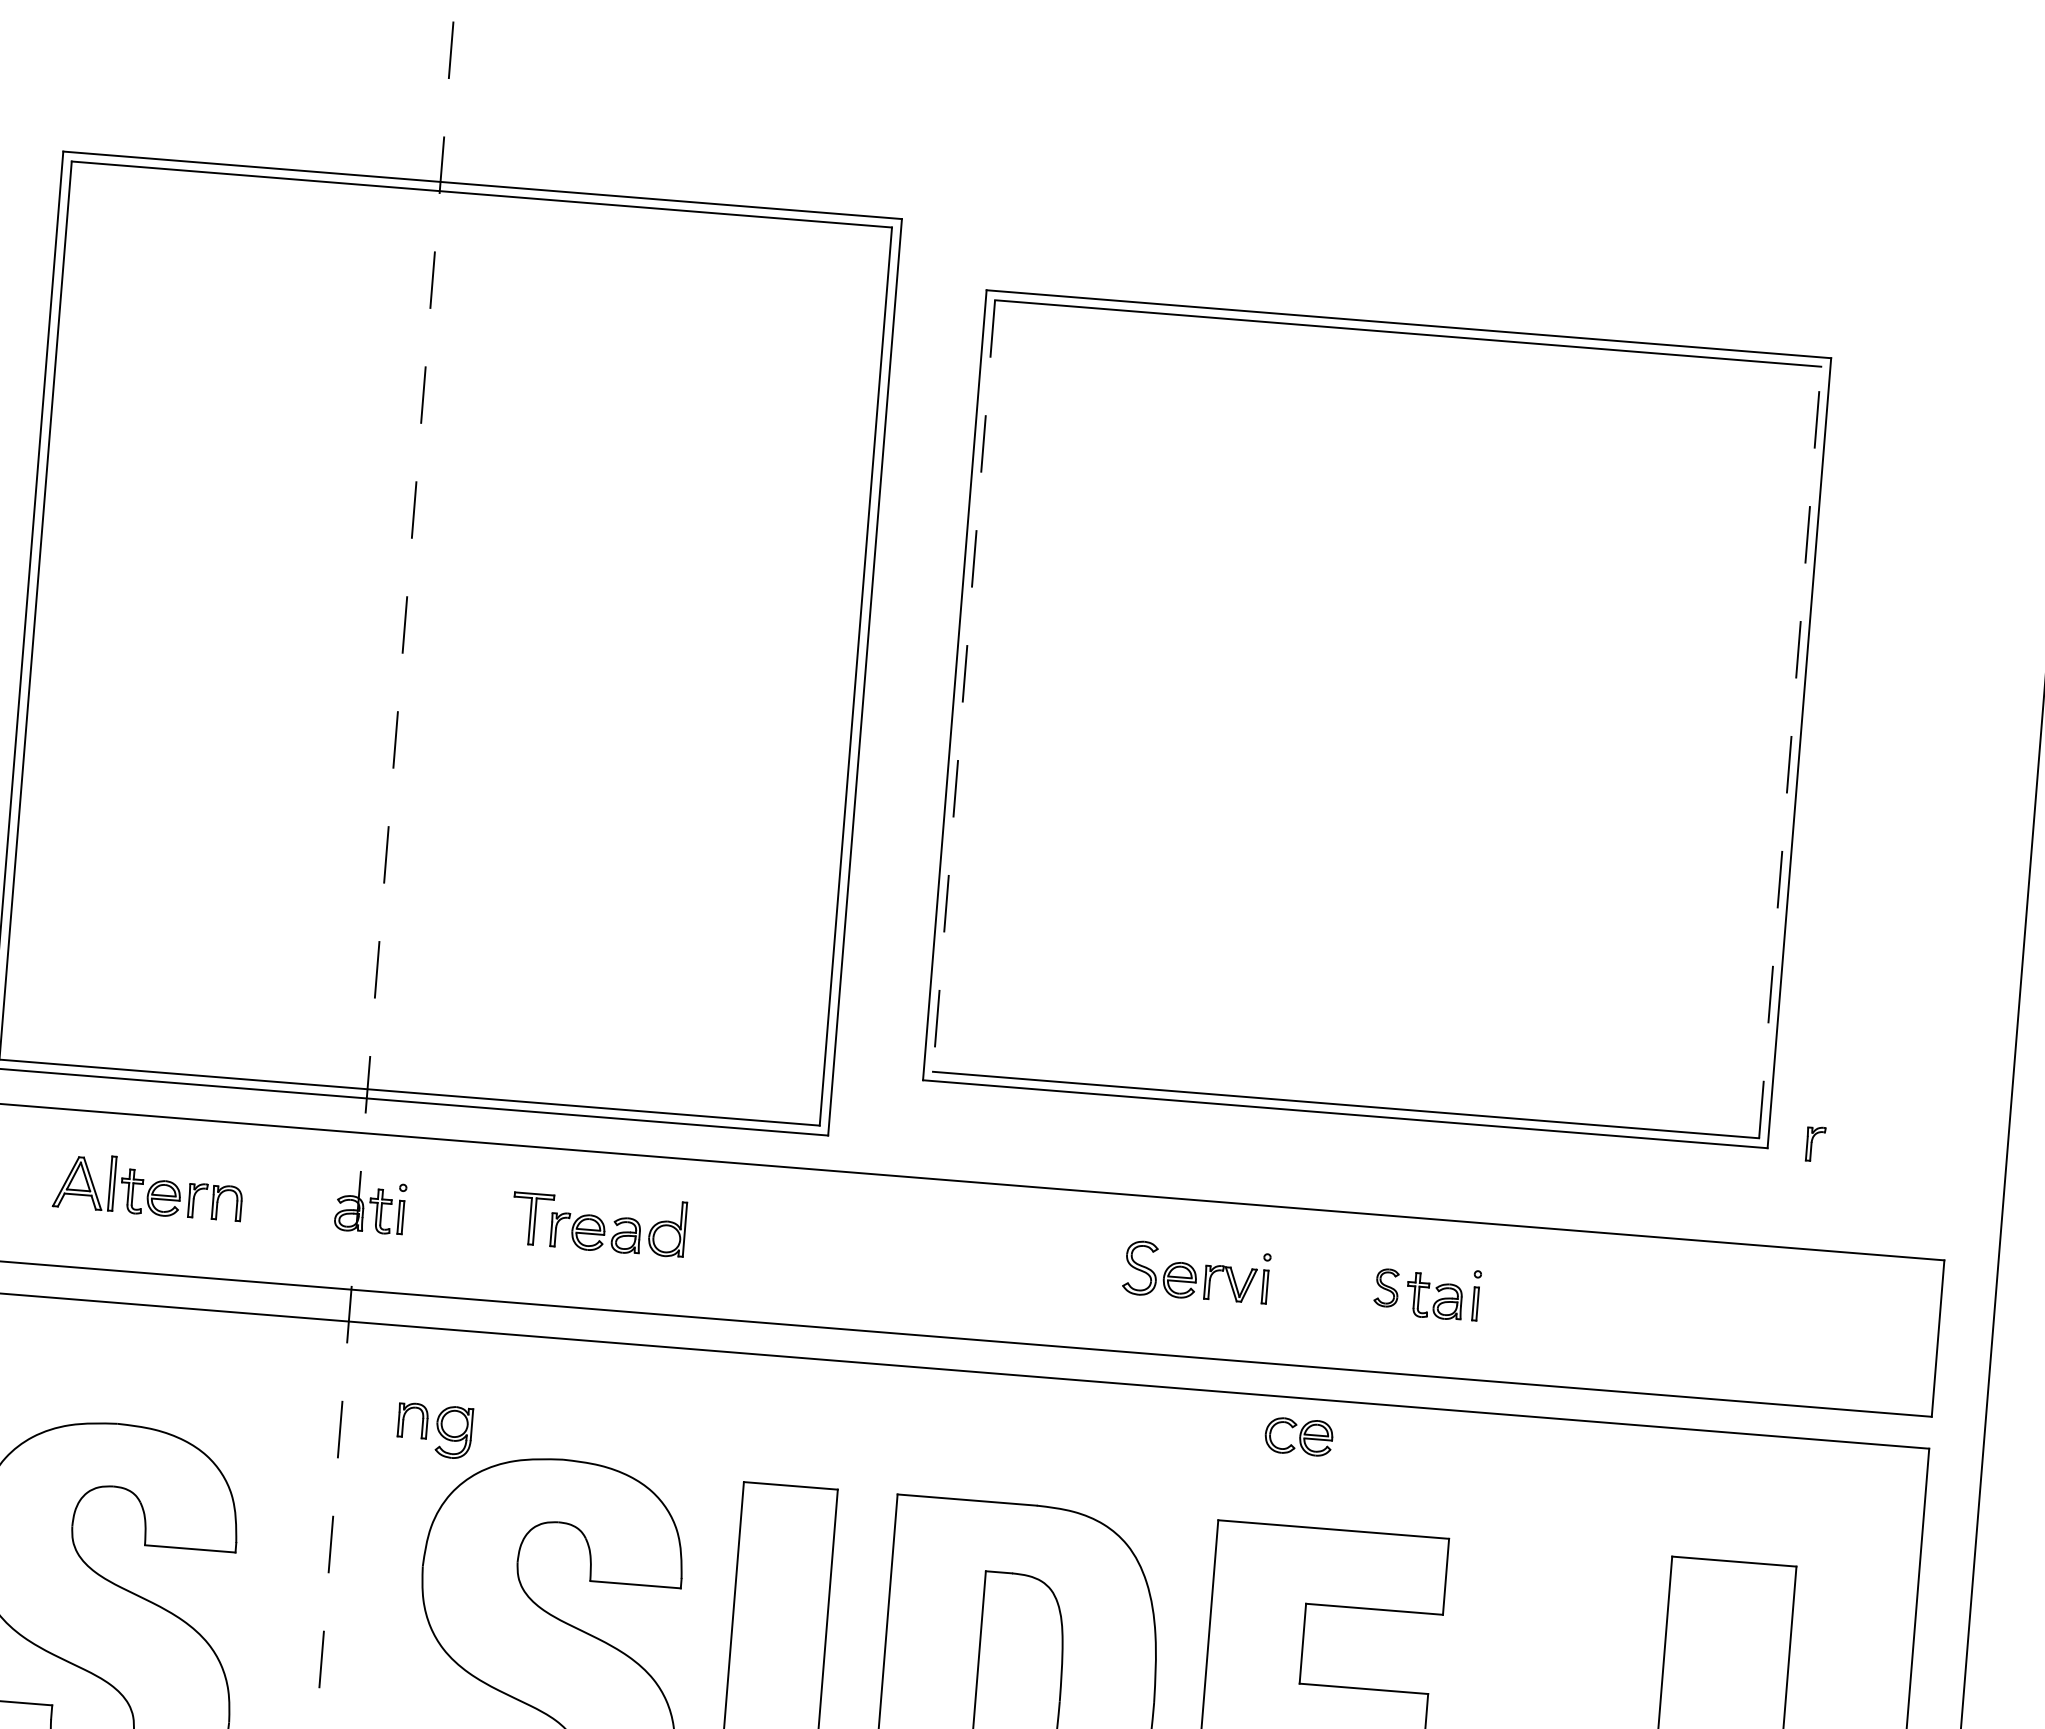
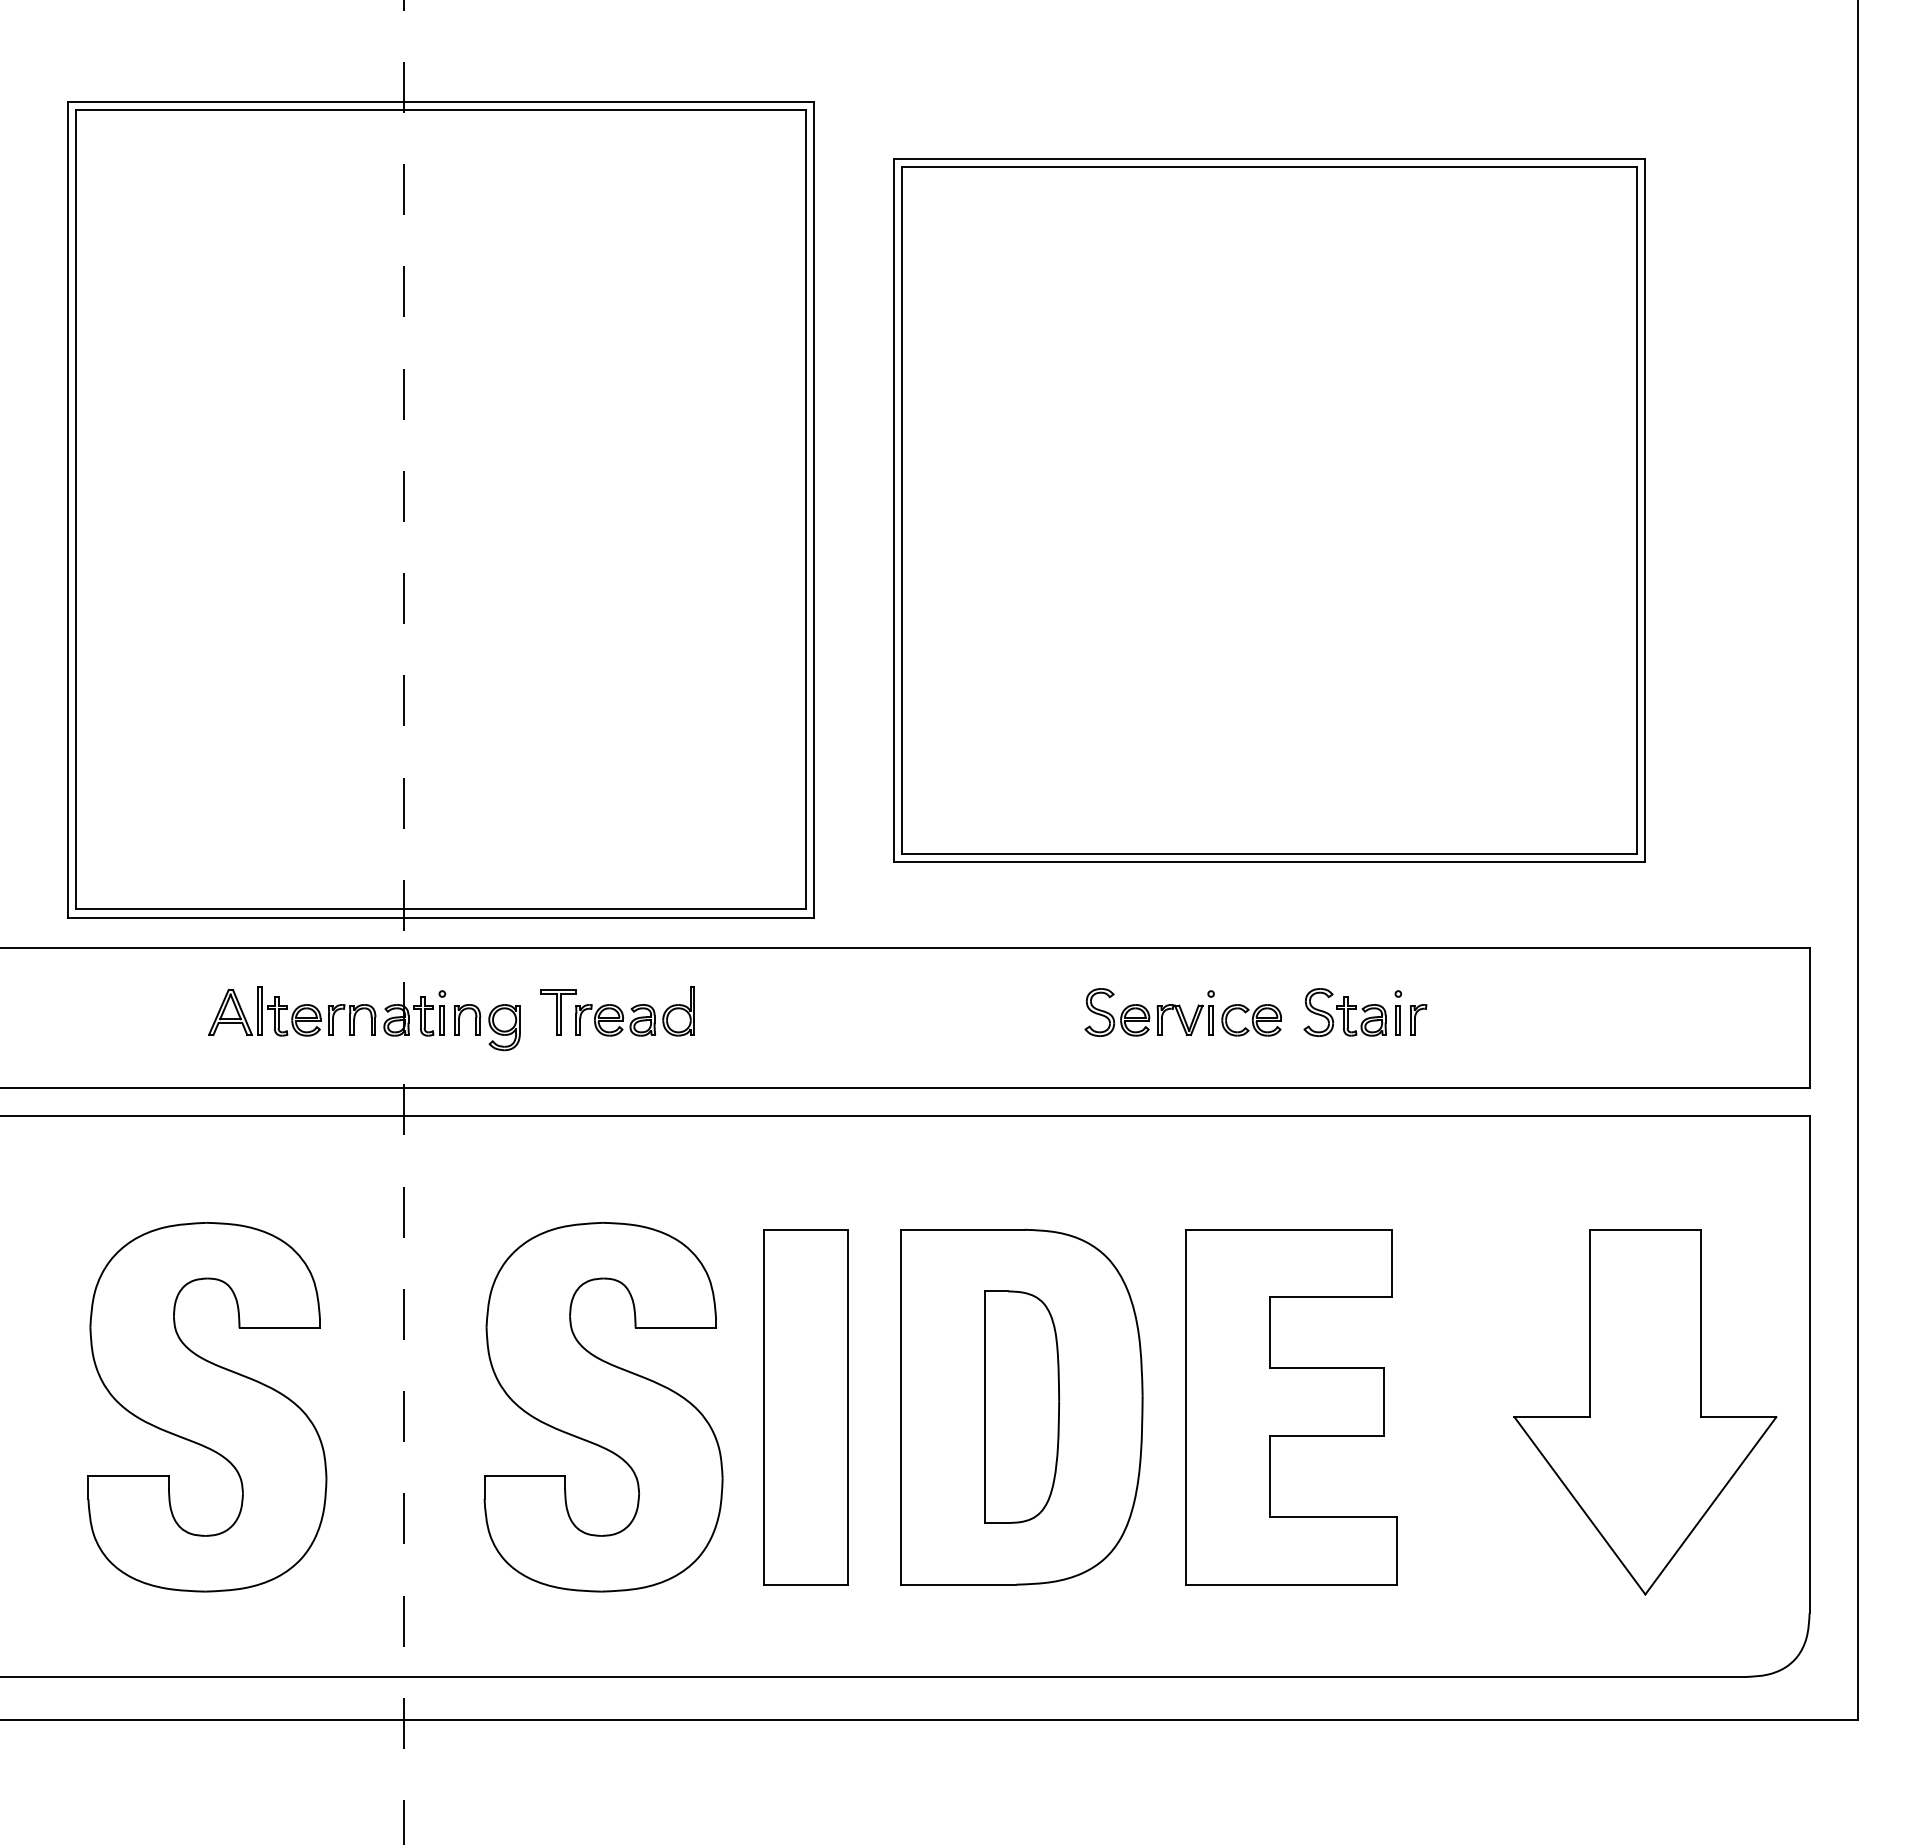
line: (964, 687) -> (902, 511), dashed -> solid
line: (1790, 752) -> (1637, 510), dashed -> solid
part: (1815, 1143) -> (1418, 1019), moved
part: (148, 1187) -> (292, 1011), moved
part: (1386, 1287) -> (1318, 1012), size x1.43
part: (433, 1430) -> (486, 1027), moved
part: (1298, 1437) -> (1251, 1020), moved

